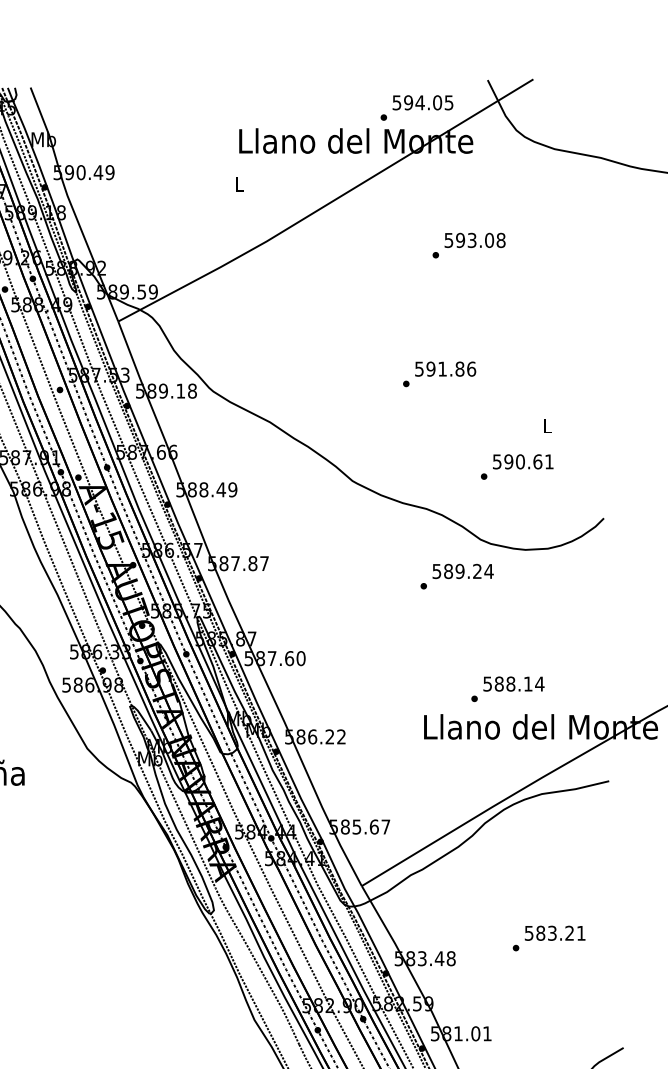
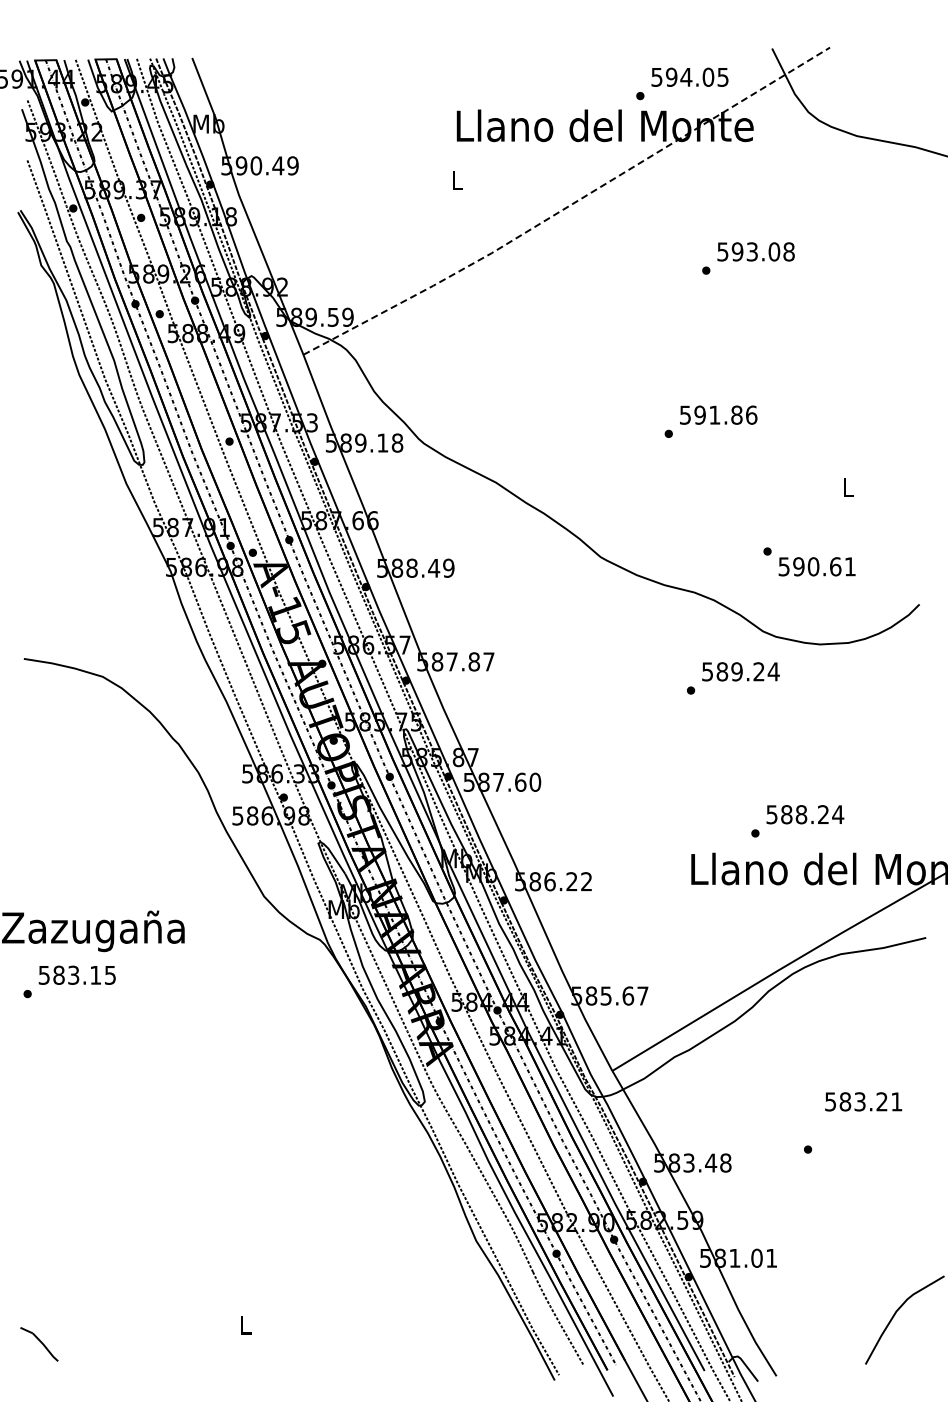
line: (327, 204) -> (568, 206), solid -> dashed
text: (522, 461) -> (816, 566), moved
text: (528, 683) -> (823, 814), 588.14 -> 588.24
text: (555, 933) -> (863, 1101), moved

